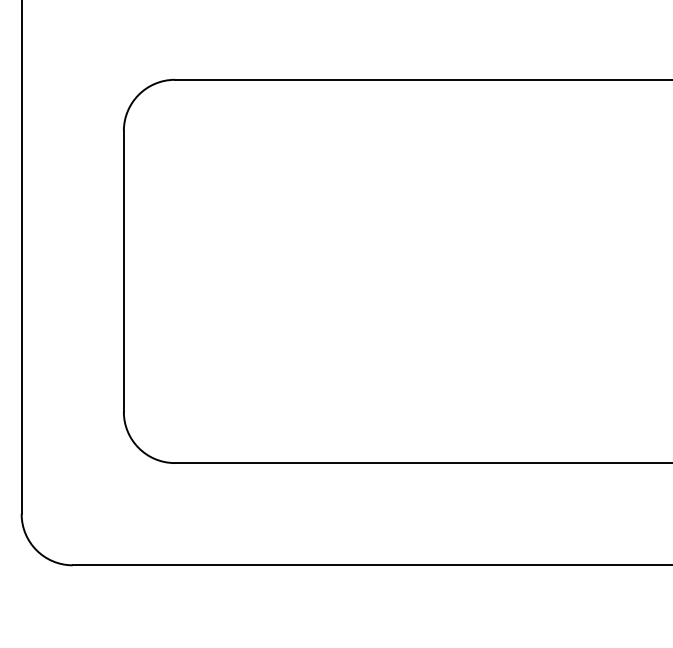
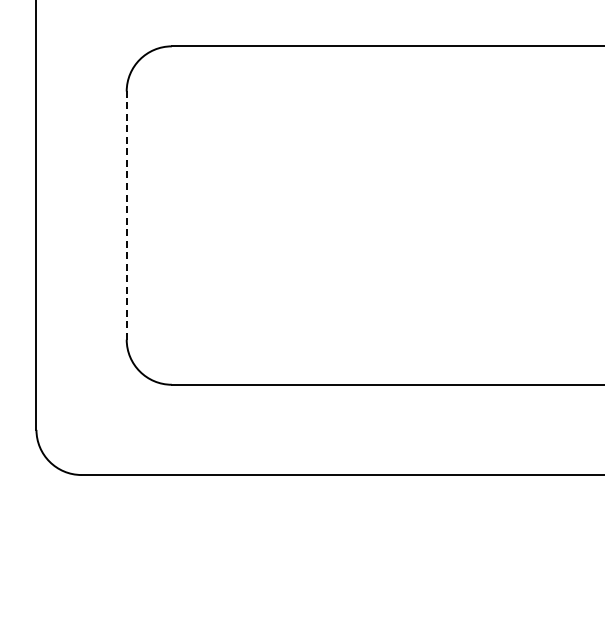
line: (123, 271) -> (126, 215), solid -> dashed

